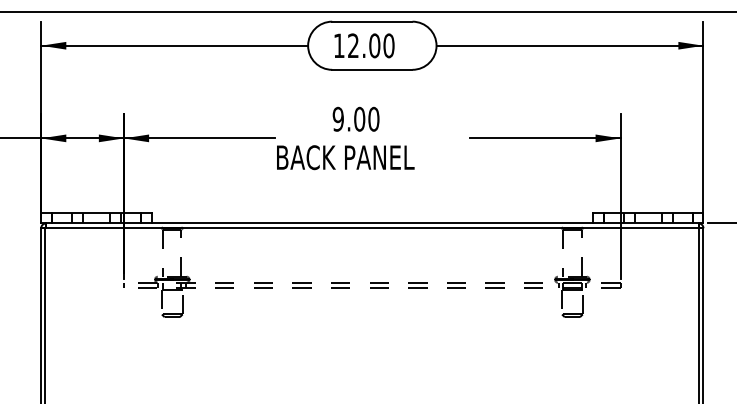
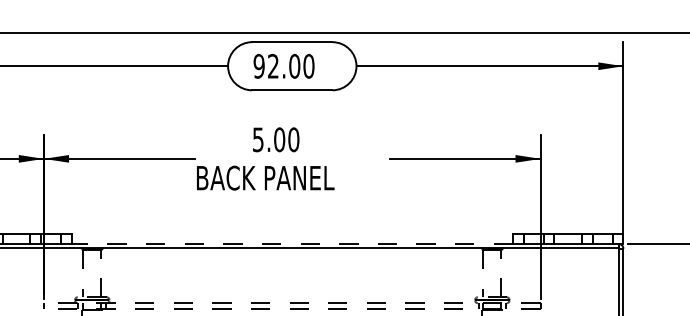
text: (338, 45) -> (258, 65), 12.00 -> 92.00
text: (337, 118) -> (257, 138), 9.00 -> 5.00
line: (372, 223) -> (292, 243), solid -> dashed

